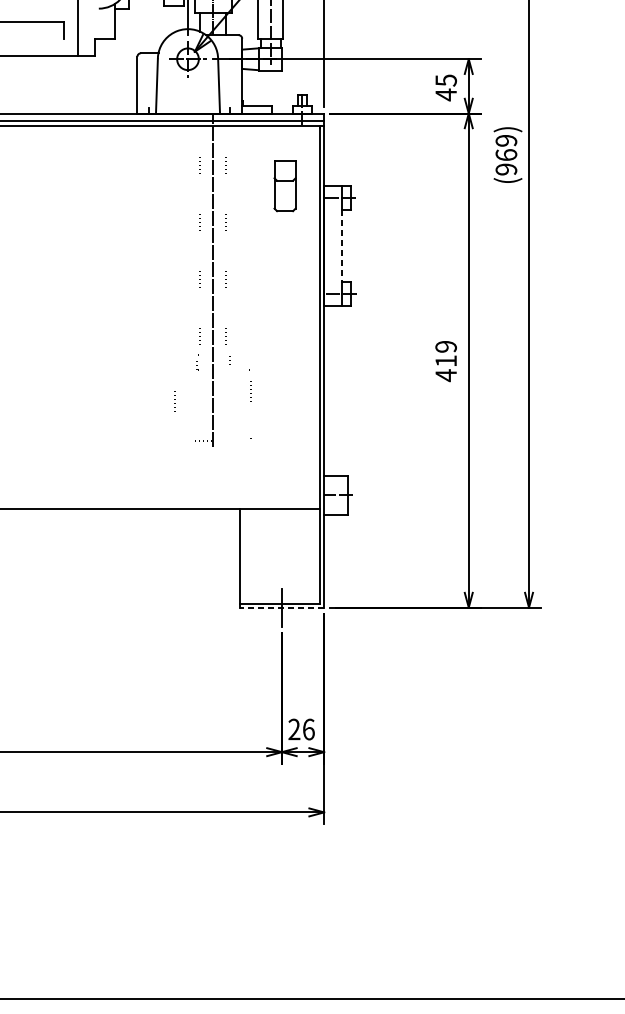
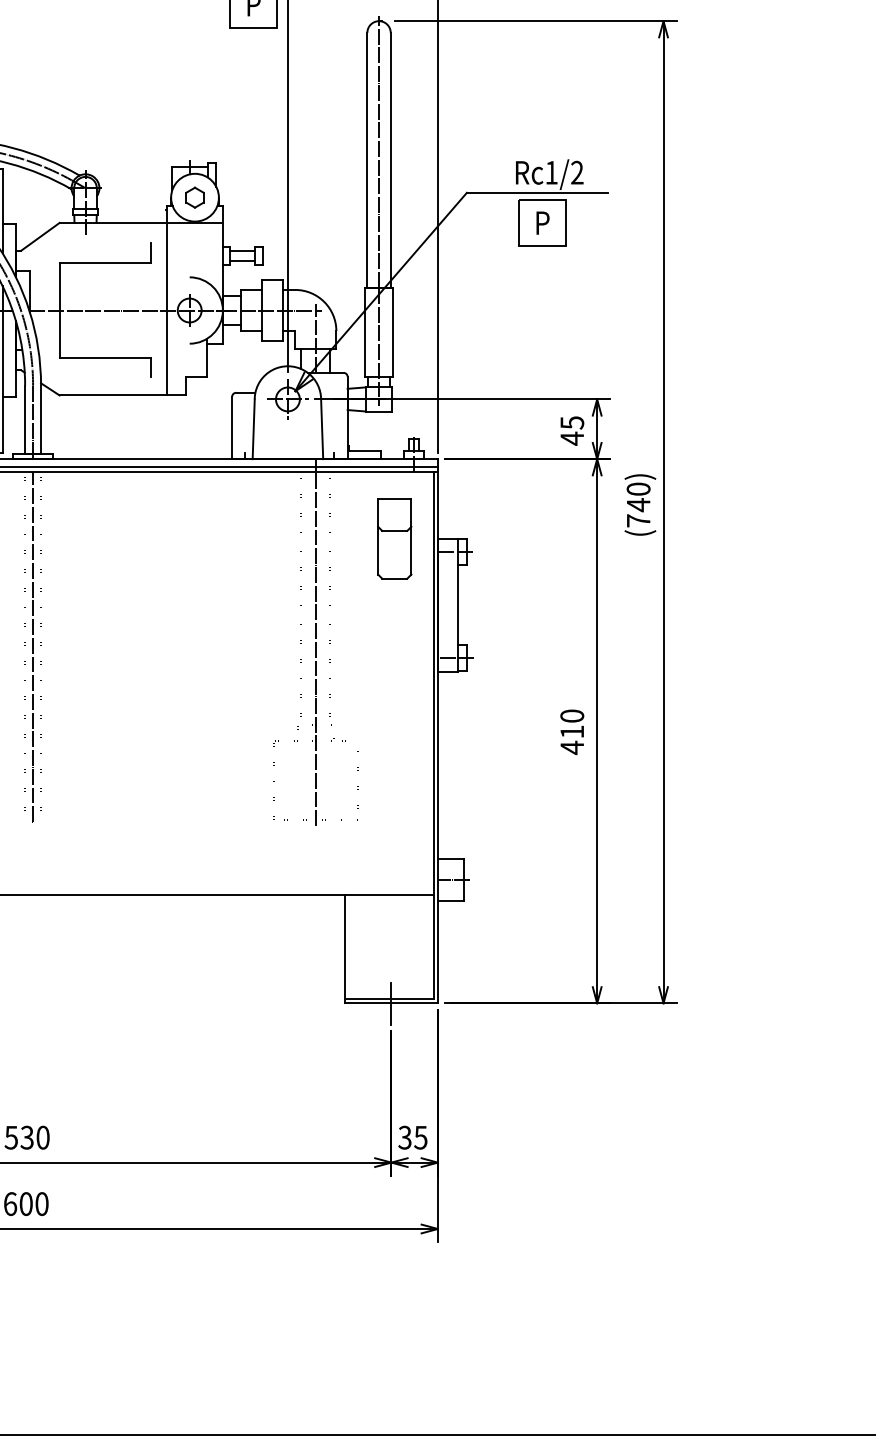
text: (506, 154) -> (638, 504), (969) -> (740)
part: (284, 185) -> (394, 538), size x1.43
line: (341, 246) -> (457, 605), dashed -> solid
text: (446, 346) -> (572, 715), 419 -> 410
line: (281, 607) -> (390, 1003), dashed -> solid
text: (301, 729) -> (412, 1137), 26 -> 35

